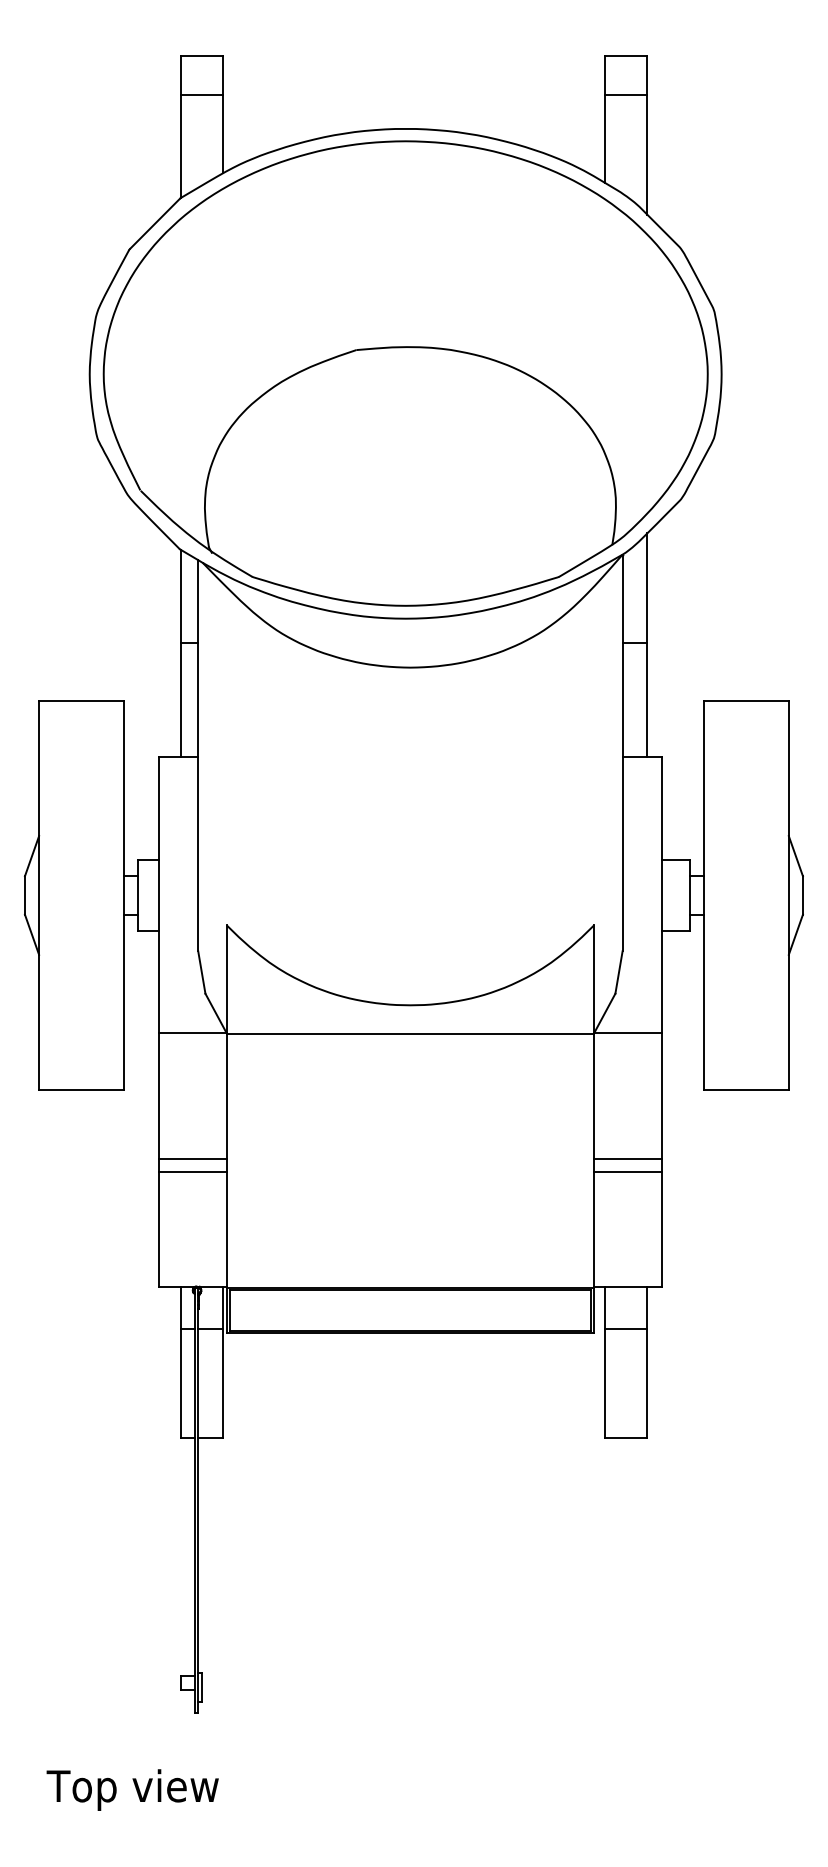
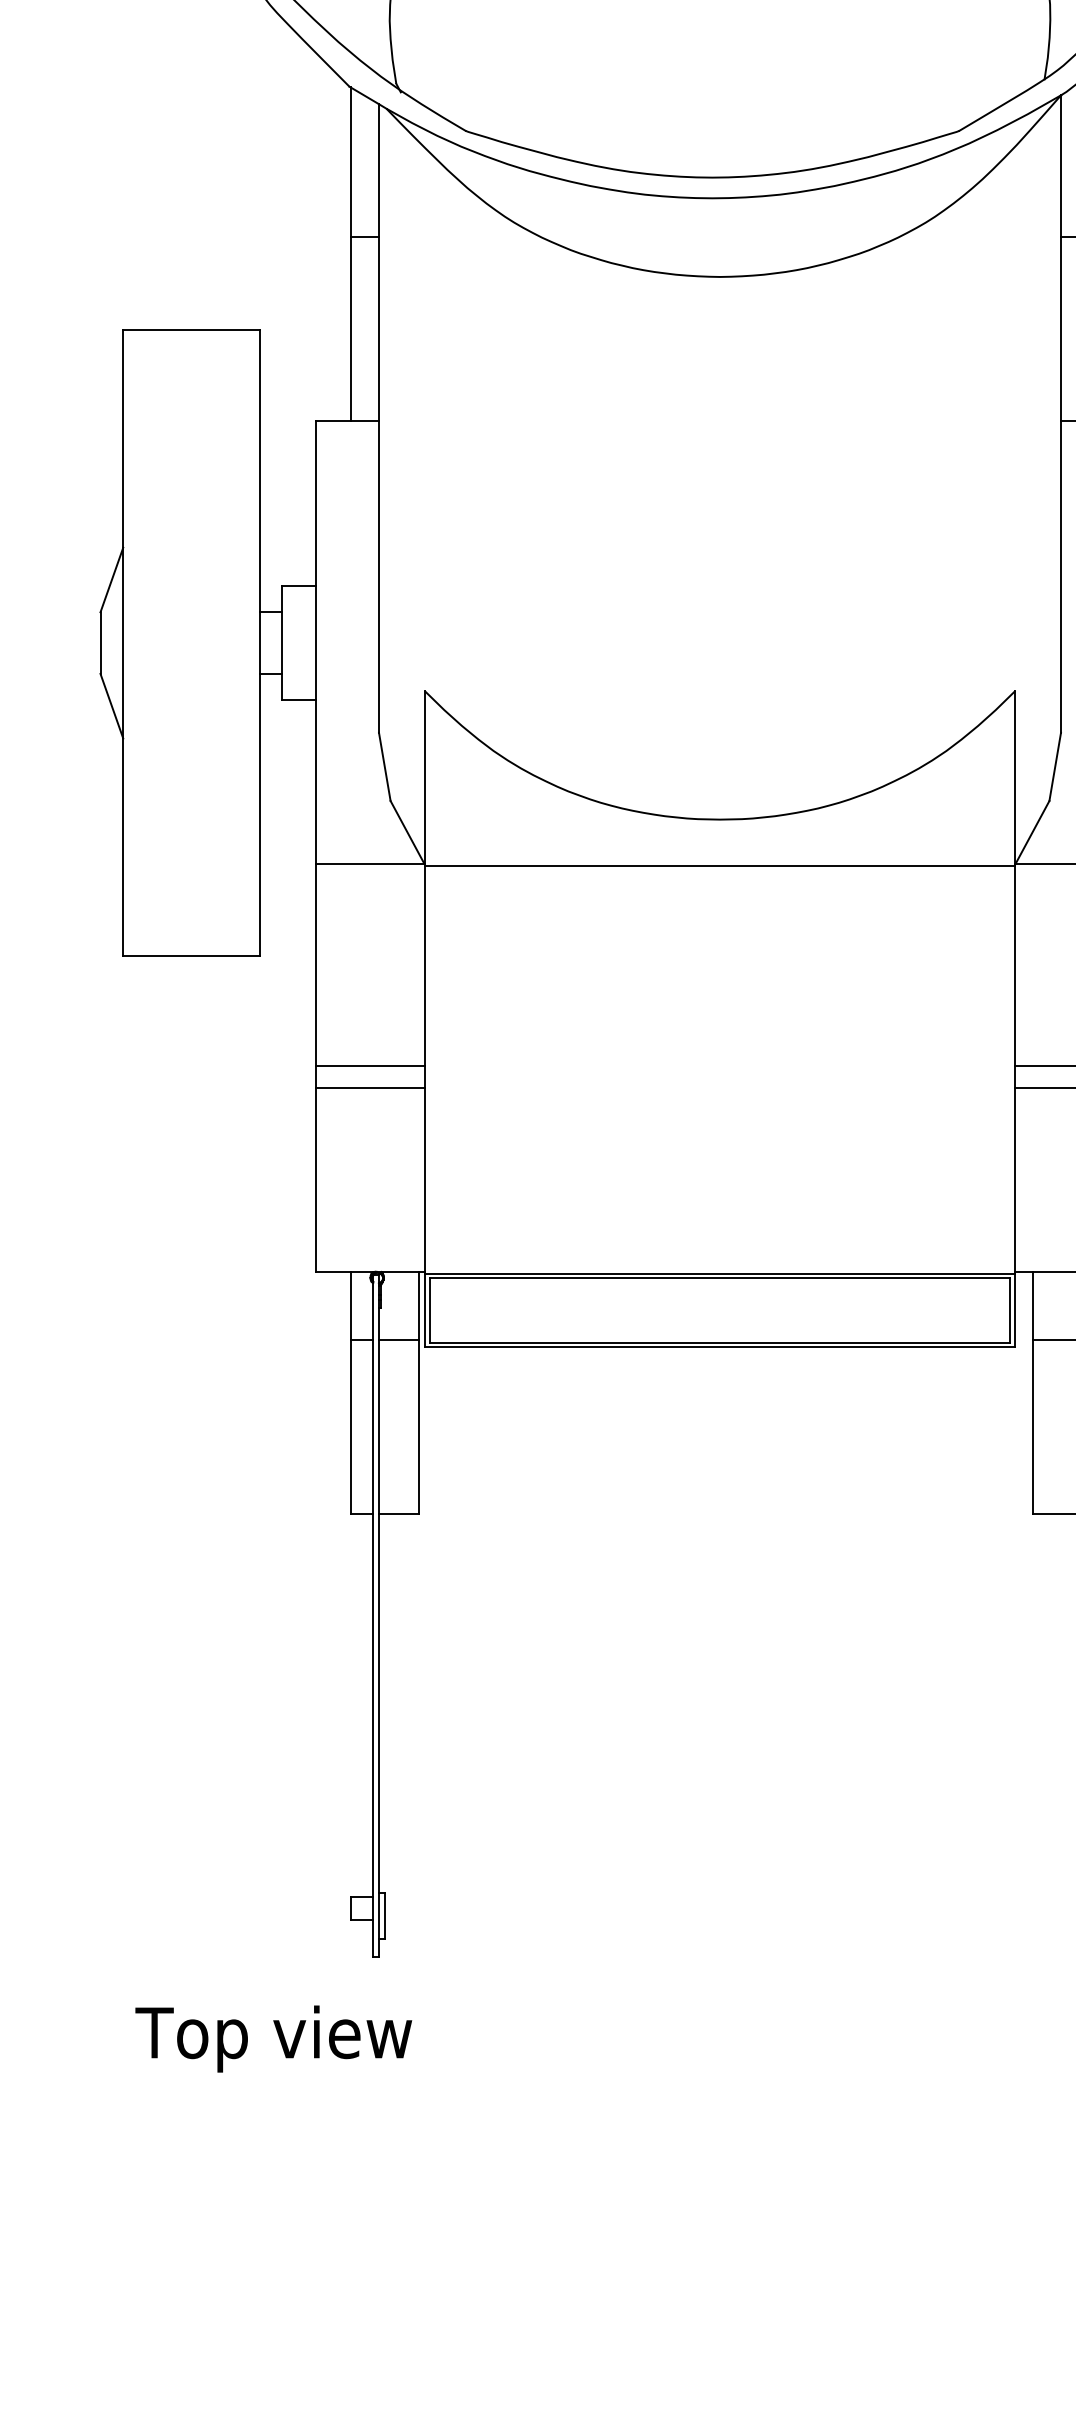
text: (132, 1789) -> (273, 2038), moved

